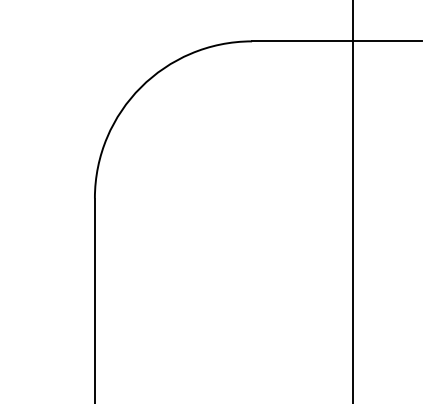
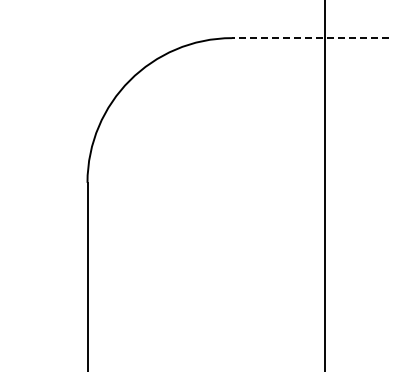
line: (337, 41) -> (310, 38), solid -> dashed

